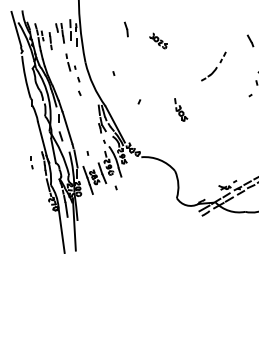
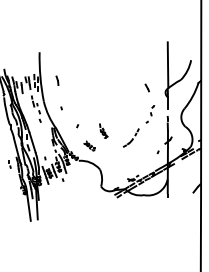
part: (126, 29) -> (57, 80), moved
part: (158, 40) -> (89, 145), moved
part: (212, 65) -> (130, 137), moved

